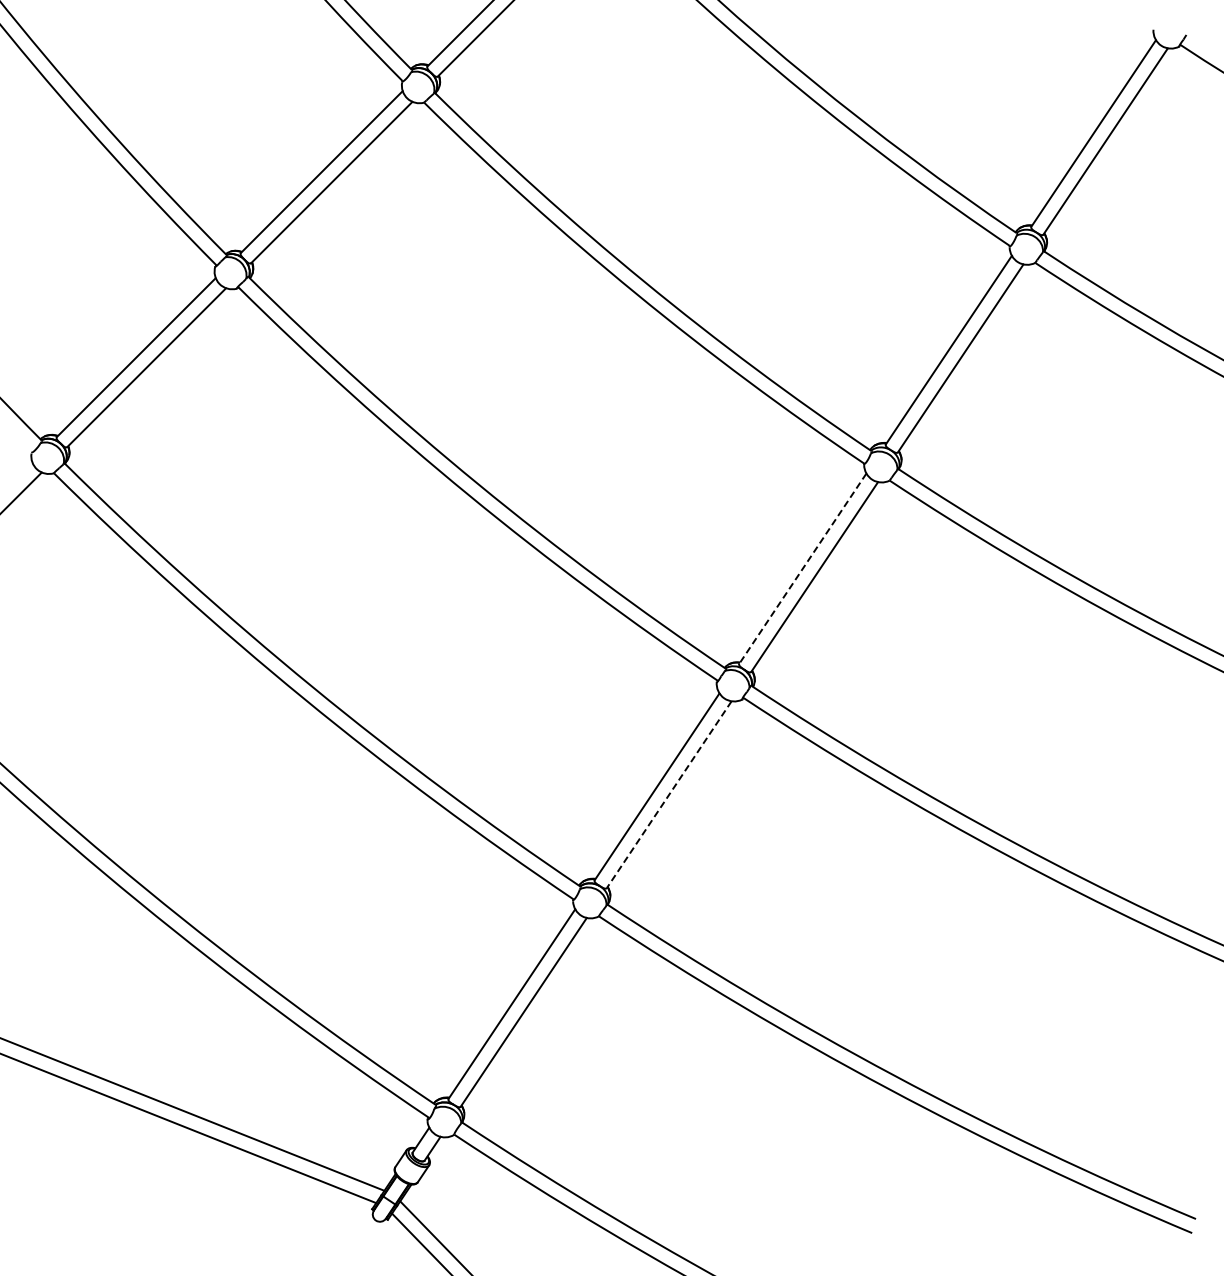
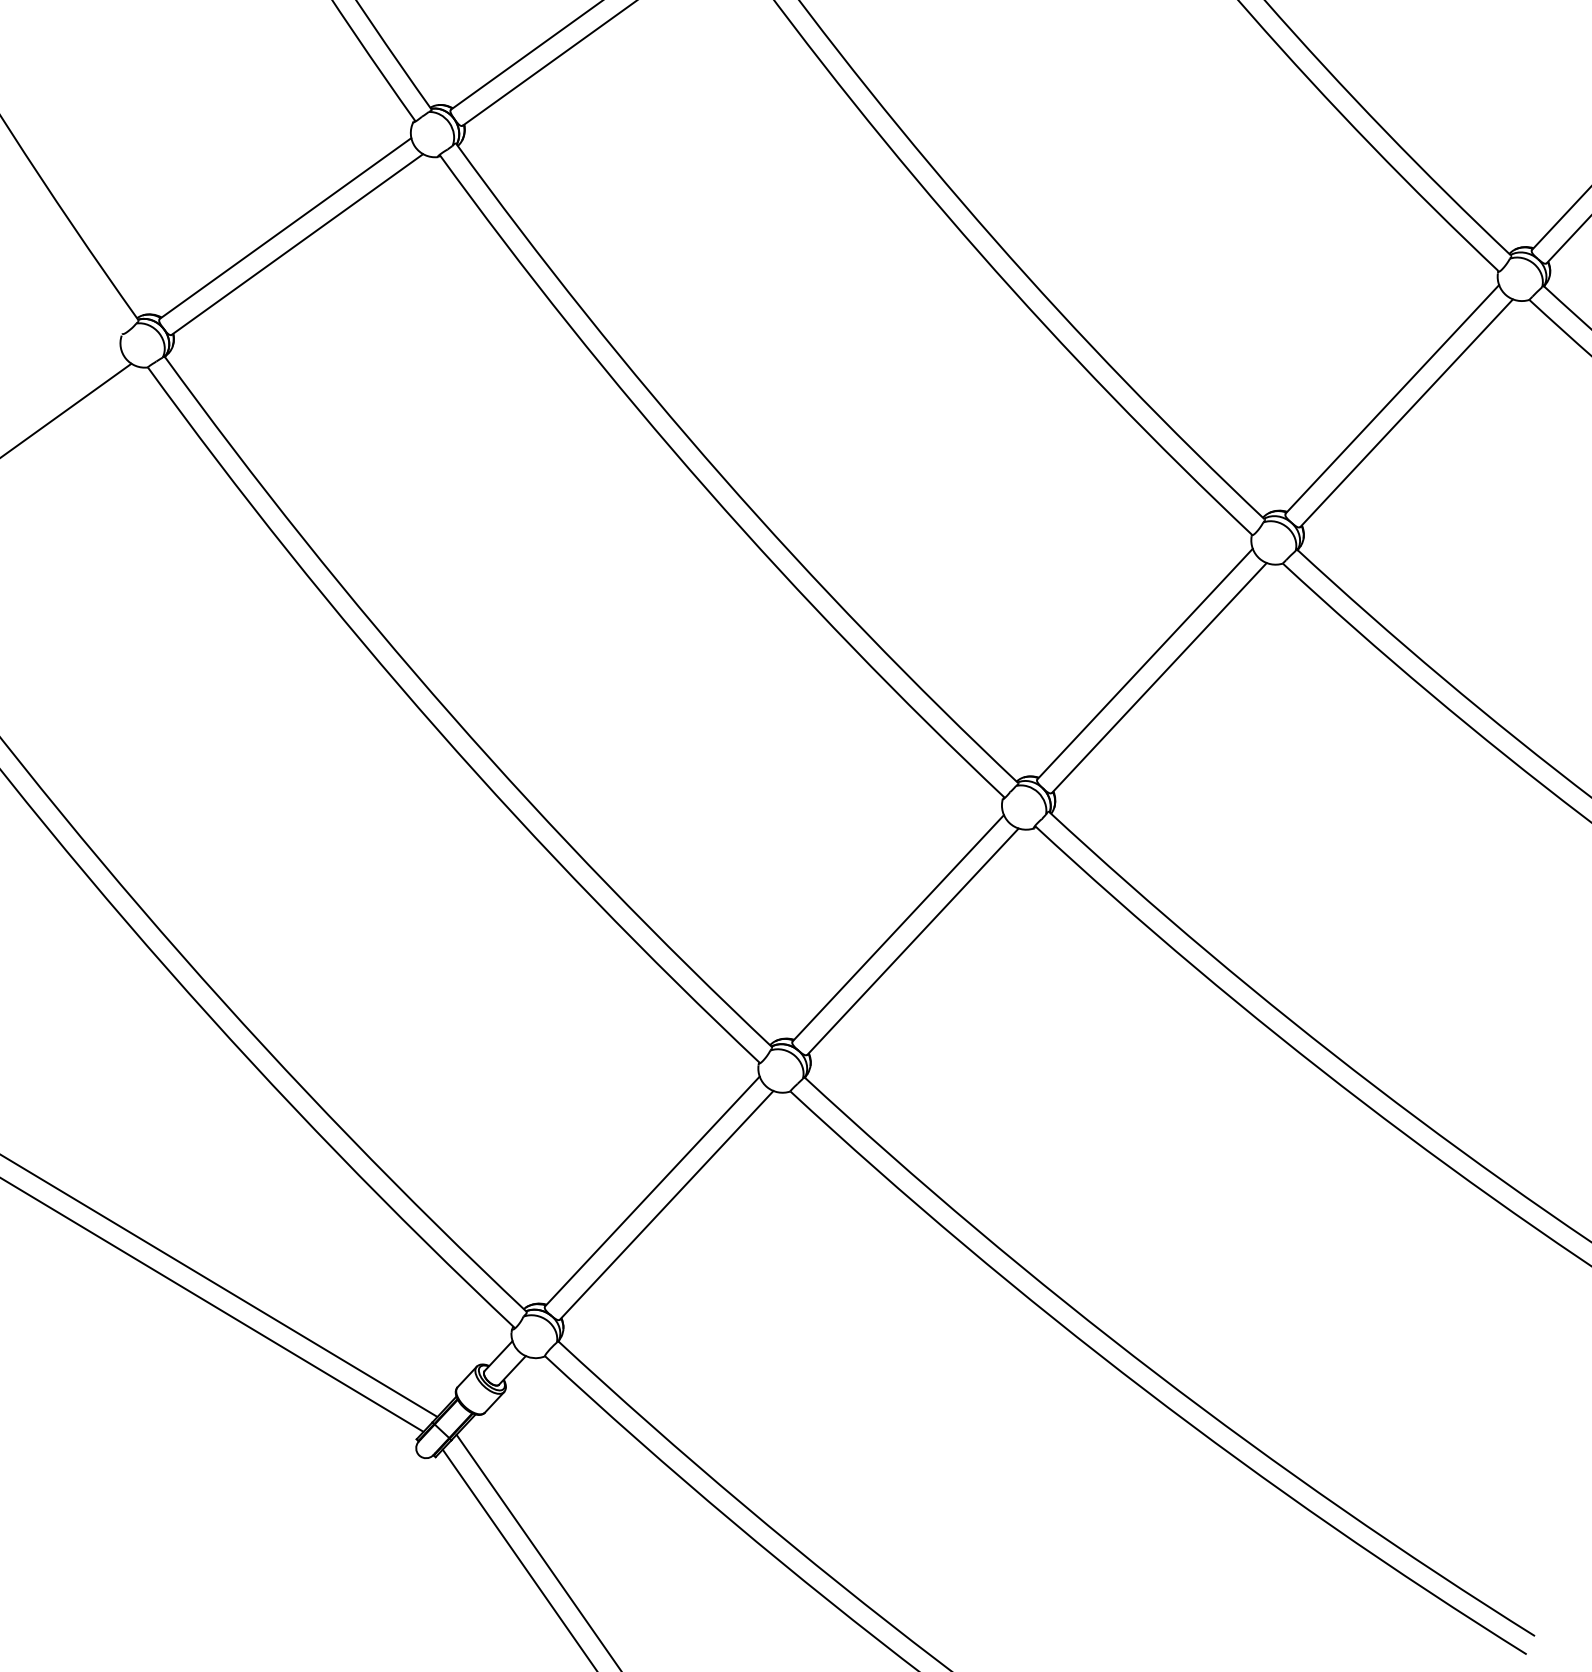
line: (802, 569) -> (1144, 665), dashed -> solid
line: (668, 795) -> (911, 942), dashed -> solid

